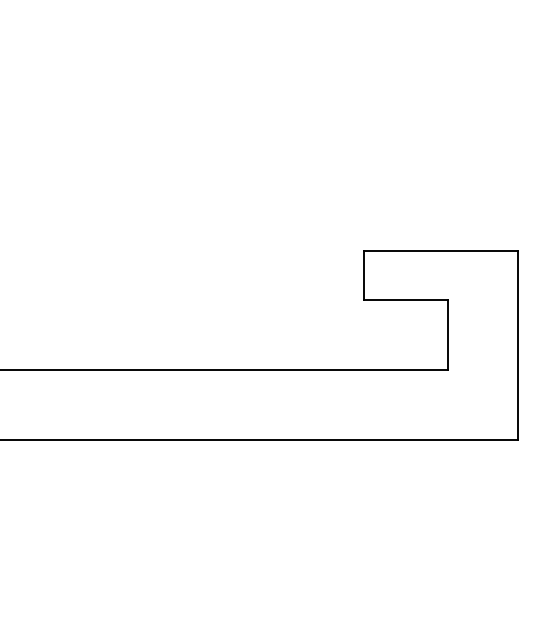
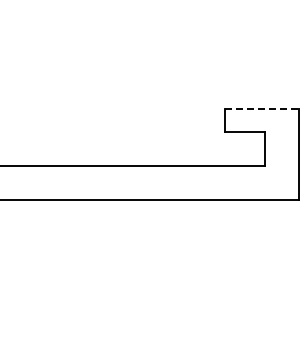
line: (441, 250) -> (262, 108), solid -> dashed

